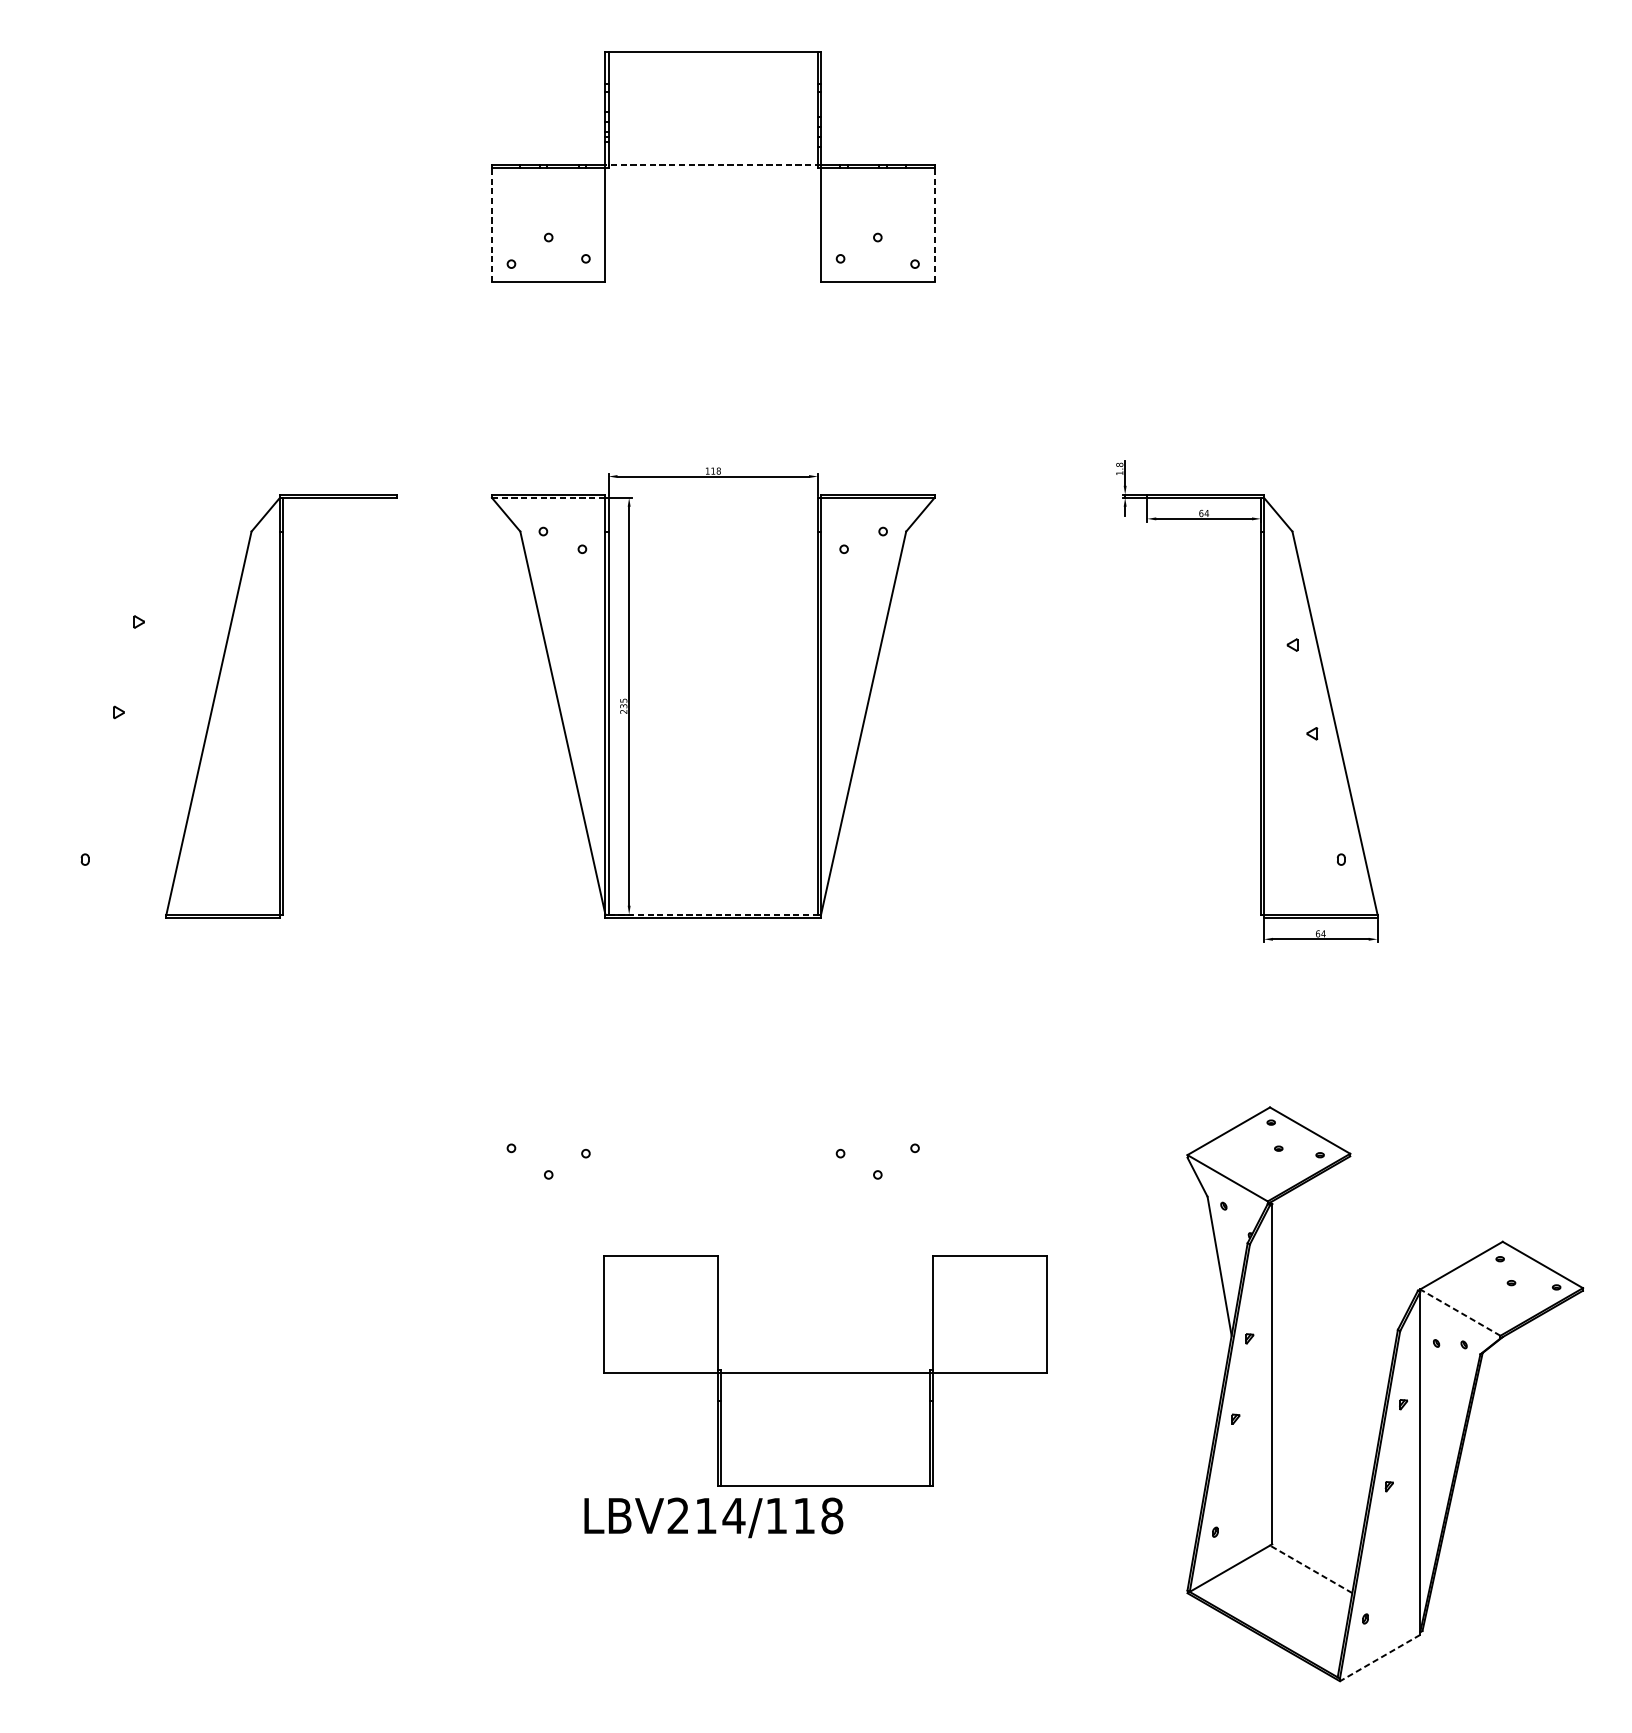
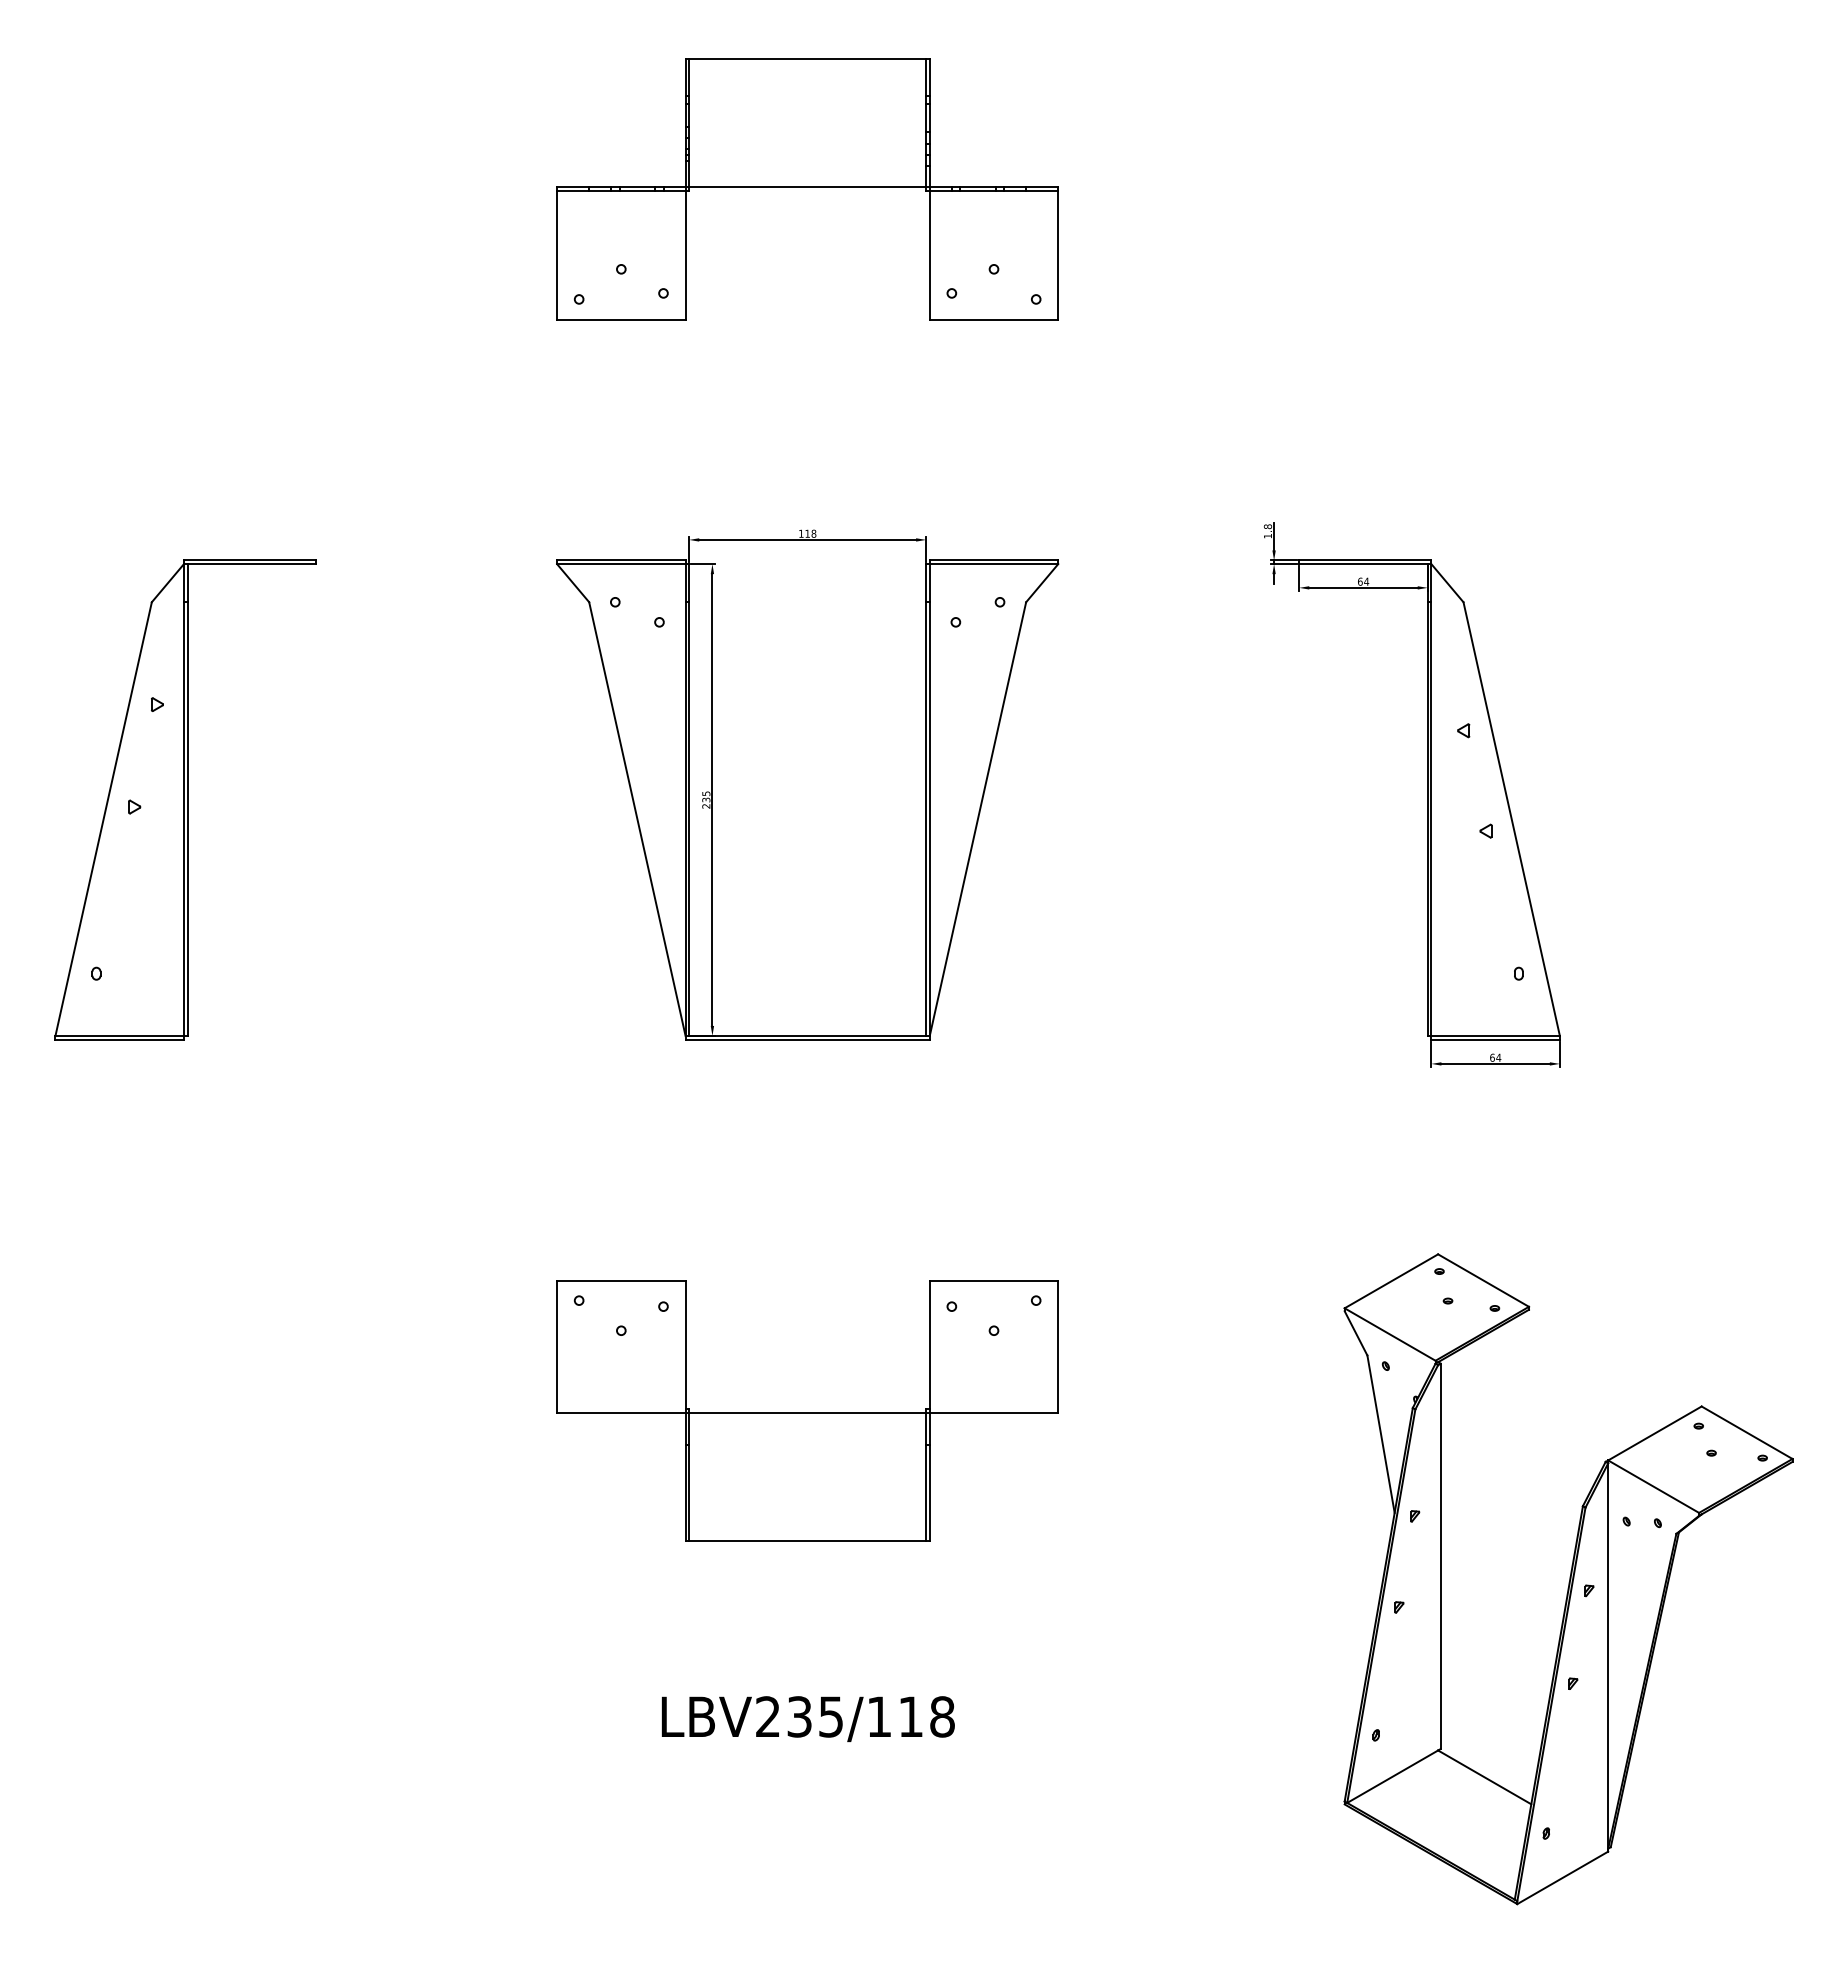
line: (713, 165) -> (807, 187), dashed -> solid
line: (492, 224) -> (557, 254), dashed -> solid
line: (934, 224) -> (1058, 254), dashed -> solid
line: (548, 498) -> (621, 564), dashed -> solid
part: (281, 705) -> (185, 799), moved
line: (714, 914) -> (808, 1035), dashed -> solid
line: (1460, 1312) -> (1653, 1486), dashed -> solid
part: (825, 1370) -> (807, 1410), moved
text: (720, 1515) -> (815, 1716), LBV214/118 -> LBV235/118
line: (1310, 1569) -> (1484, 1777), dashed -> solid
line: (1379, 1658) -> (1562, 1878), dashed -> solid

